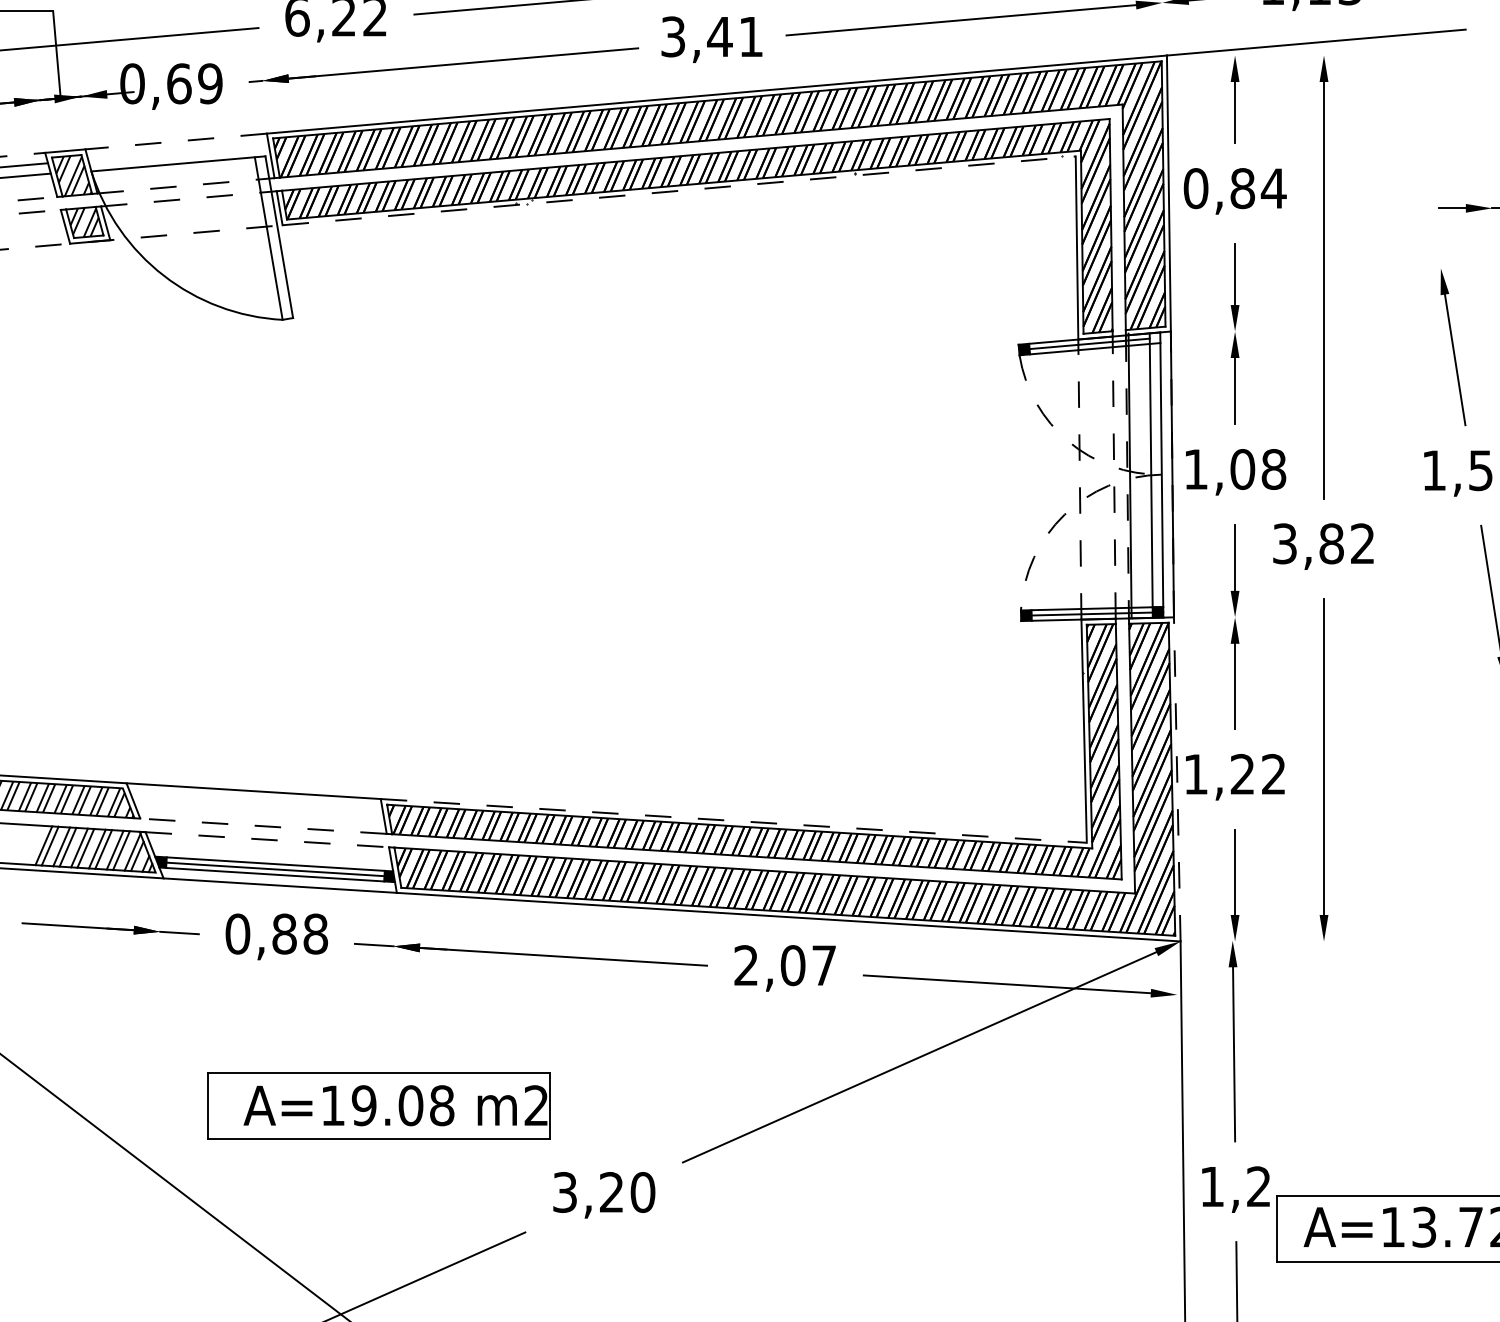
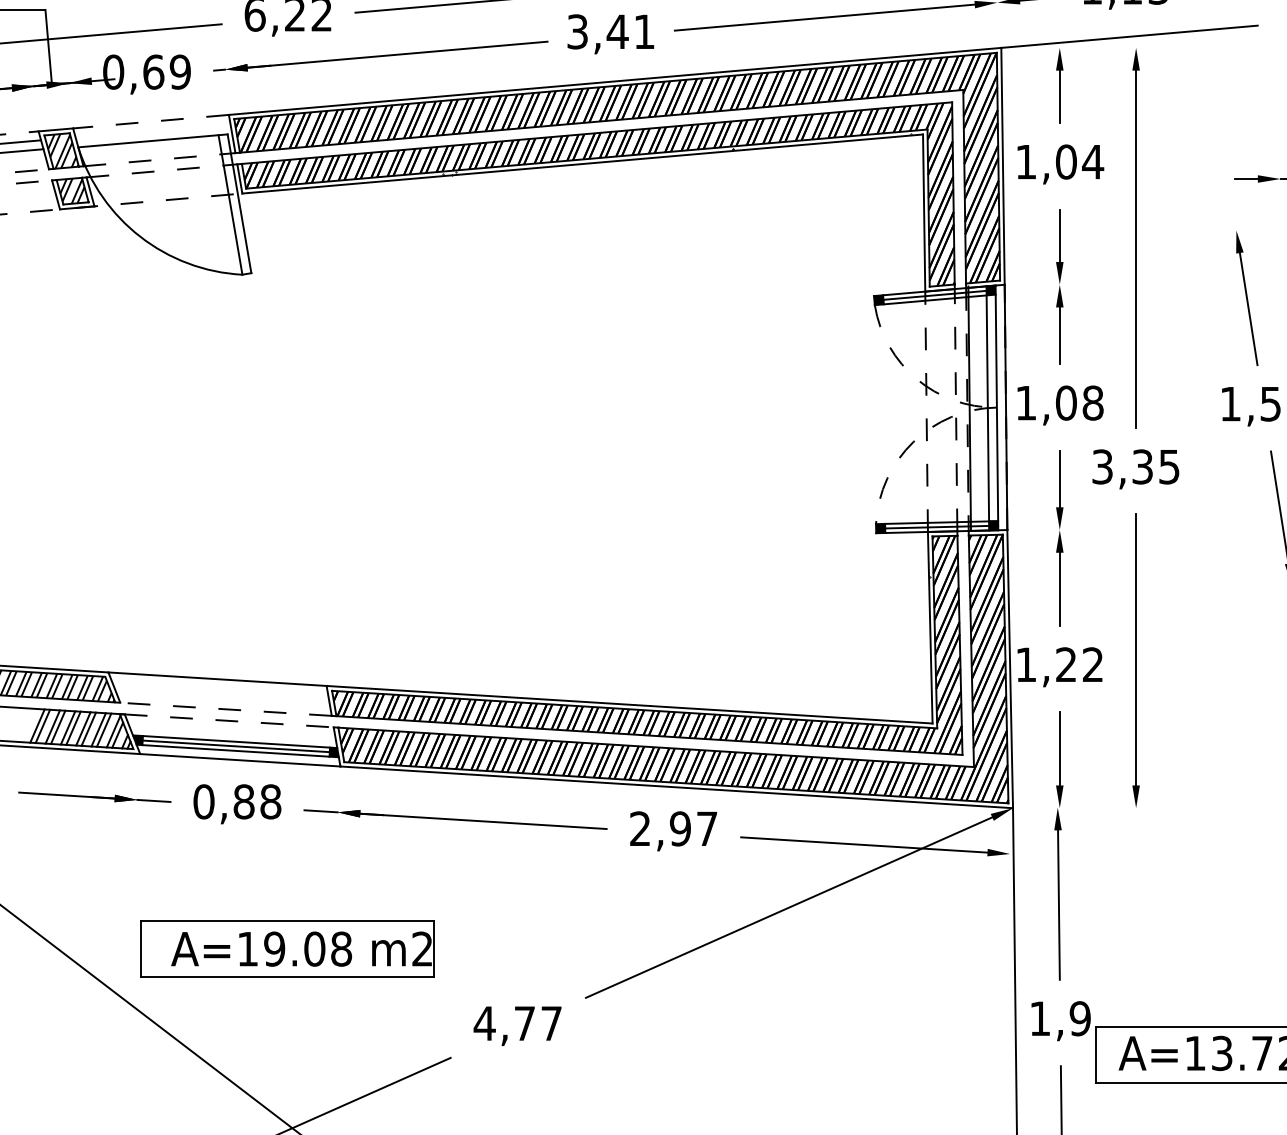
text: (1219, 188) -> (1046, 162), 0,84 -> 1,04
line: (679, 190) -> (582, 163), dashed -> solid
fill: (1154, 338) -> (990, 290), added
text: (1346, 543) -> (1155, 466), 3,82 -> 3,35
line: (1177, 778) -> (1010, 668), dashed -> solid
line: (733, 820) -> (629, 704), dashed -> solid
text: (792, 965) -> (679, 828), 2,07 -> 2,97
part: (378, 1105) -> (286, 948), moved
text: (1258, 1186) -> (1079, 1018), 1,2 -> 1,9
text: (603, 1192) -> (517, 1023), 3,20 -> 4,77

